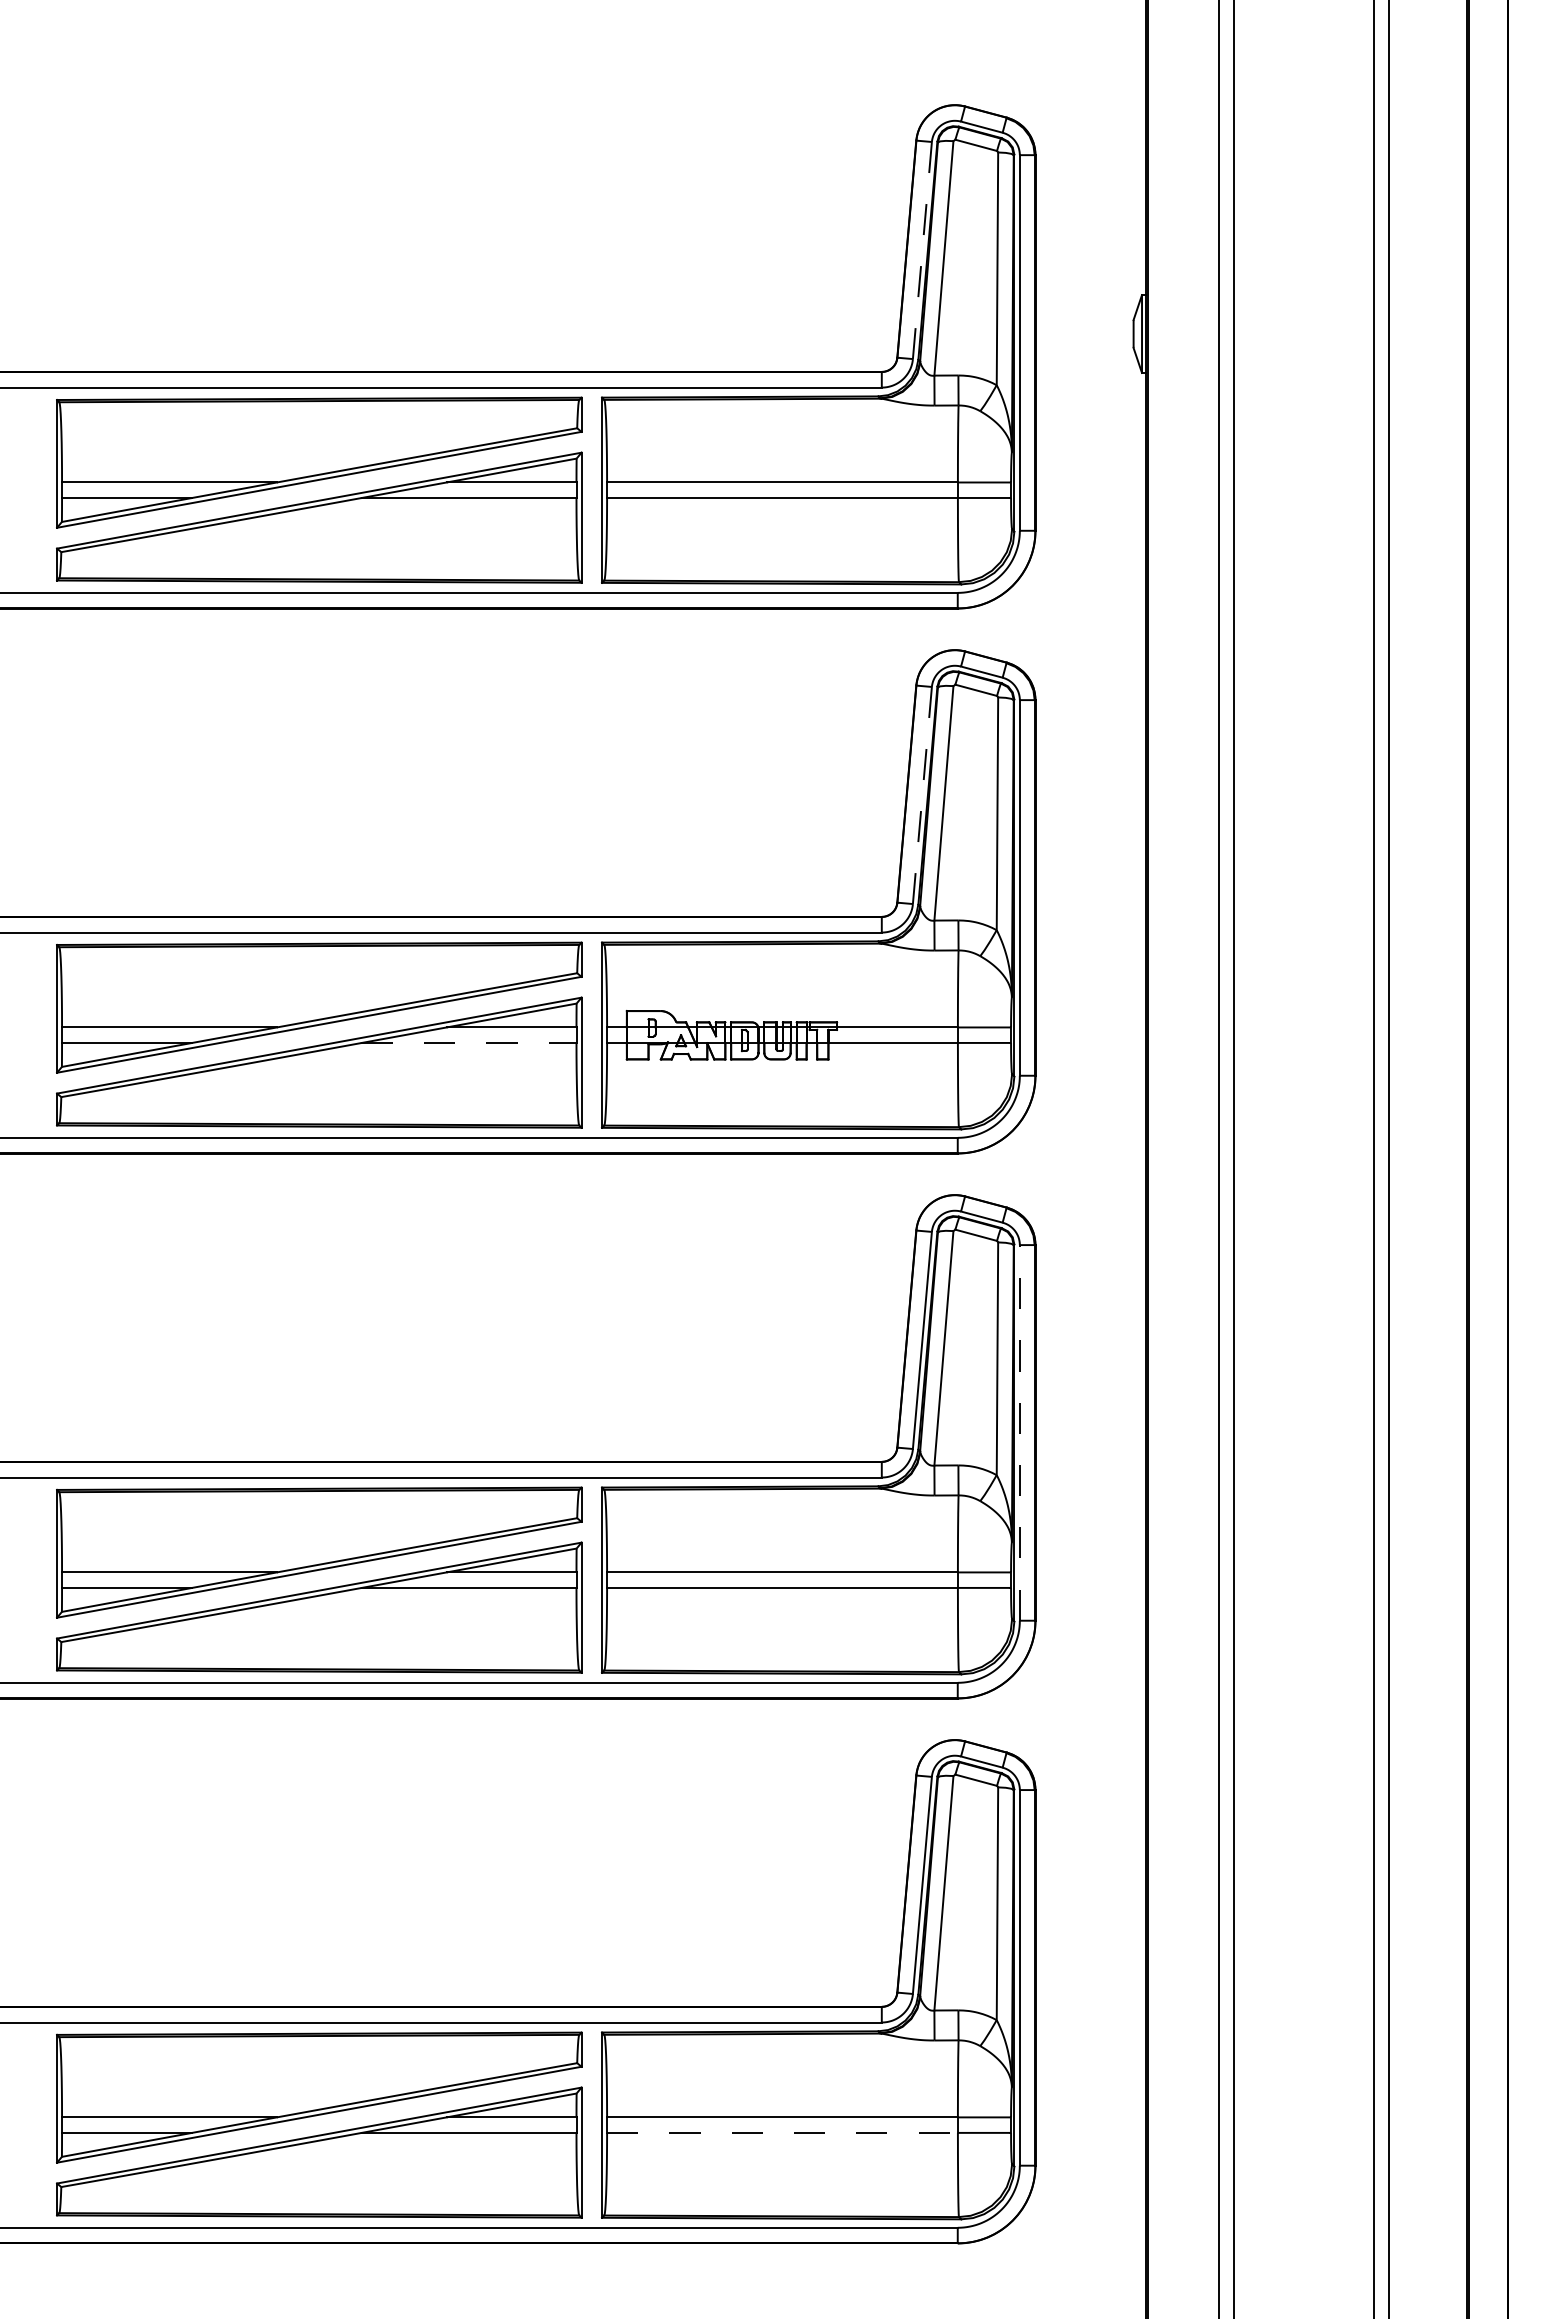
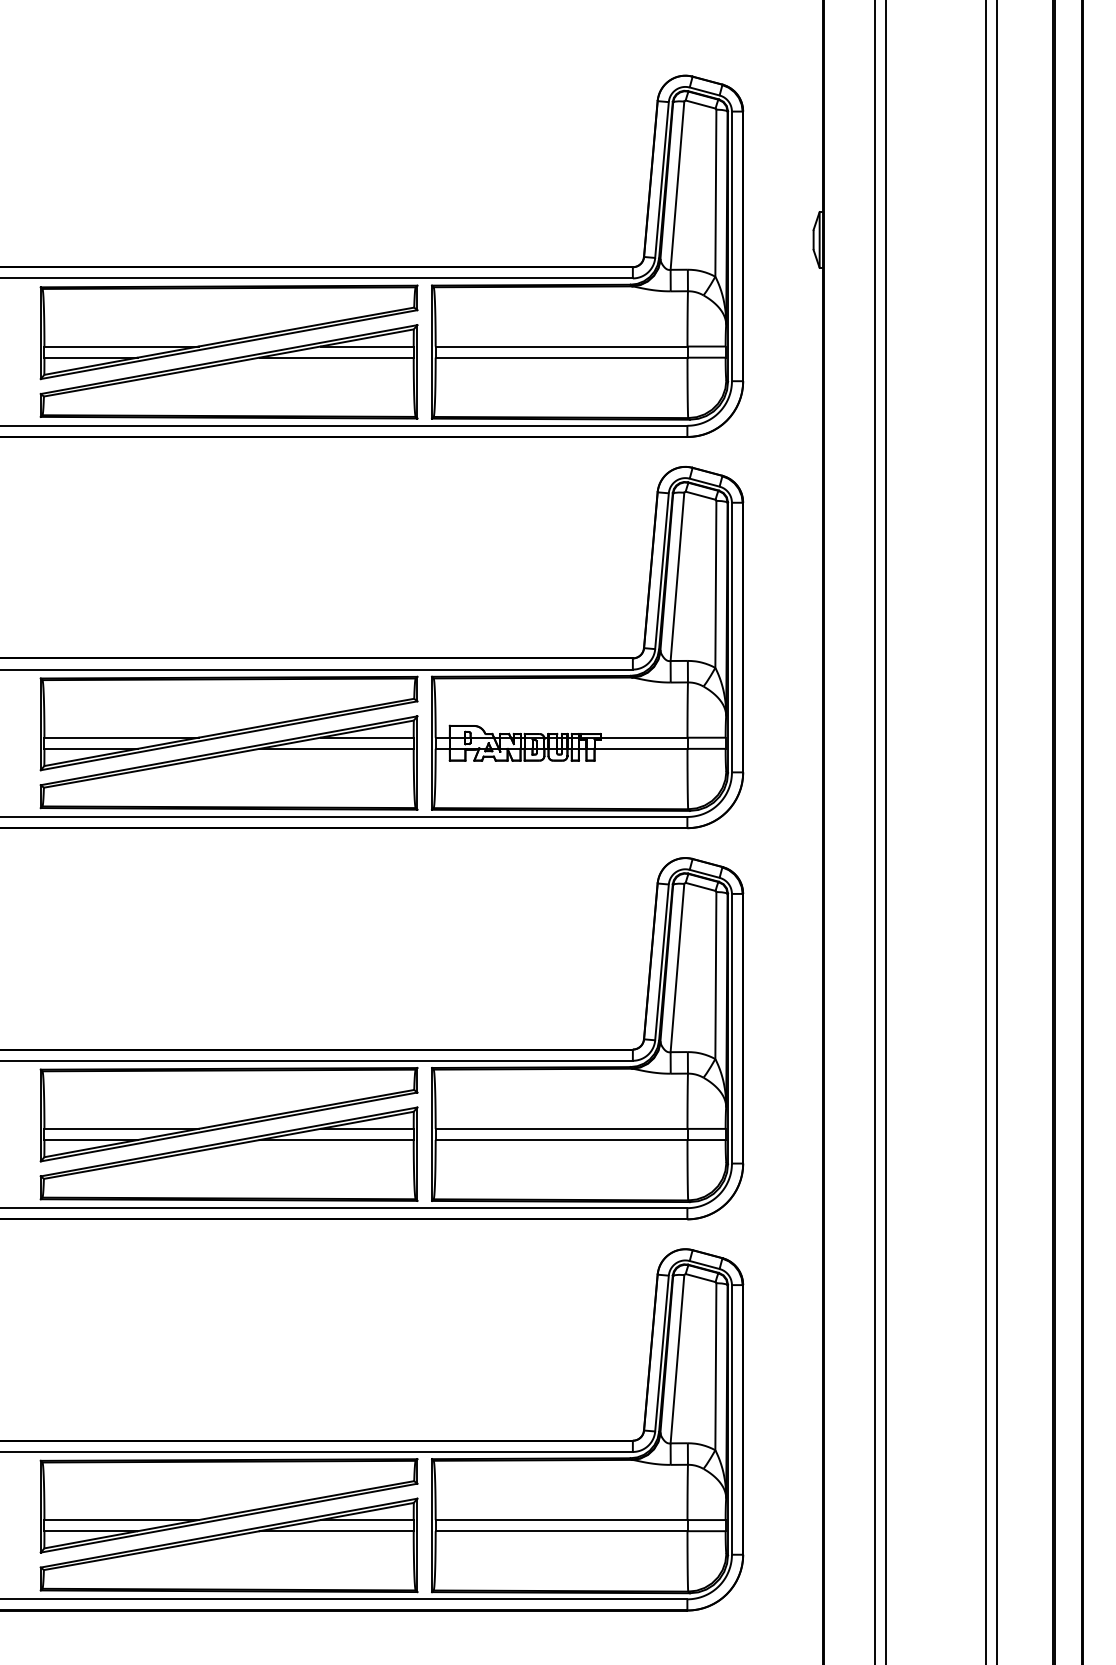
line: (922, 250) -> (662, 180), dashed -> solid
line: (922, 795) -> (662, 571), dashed -> solid
line: (469, 1042) -> (336, 748), dashed -> solid
line: (1019, 1432) -> (731, 1028), dashed -> solid
line: (783, 2132) -> (562, 1530), dashed -> solid

